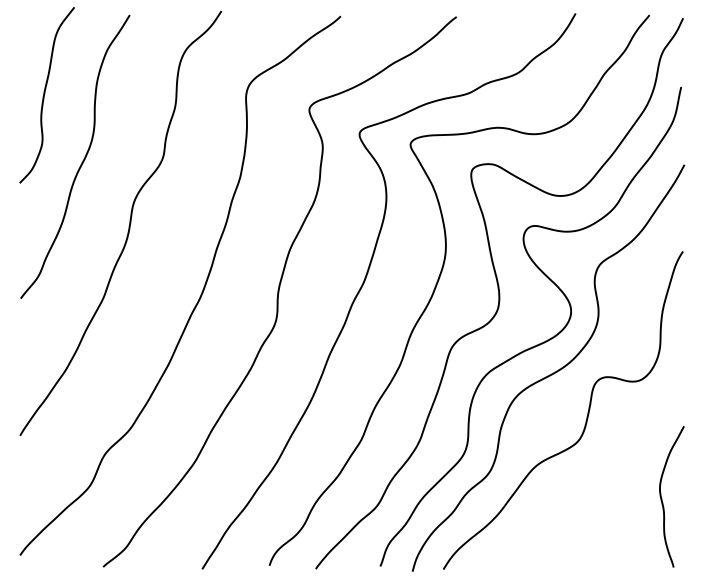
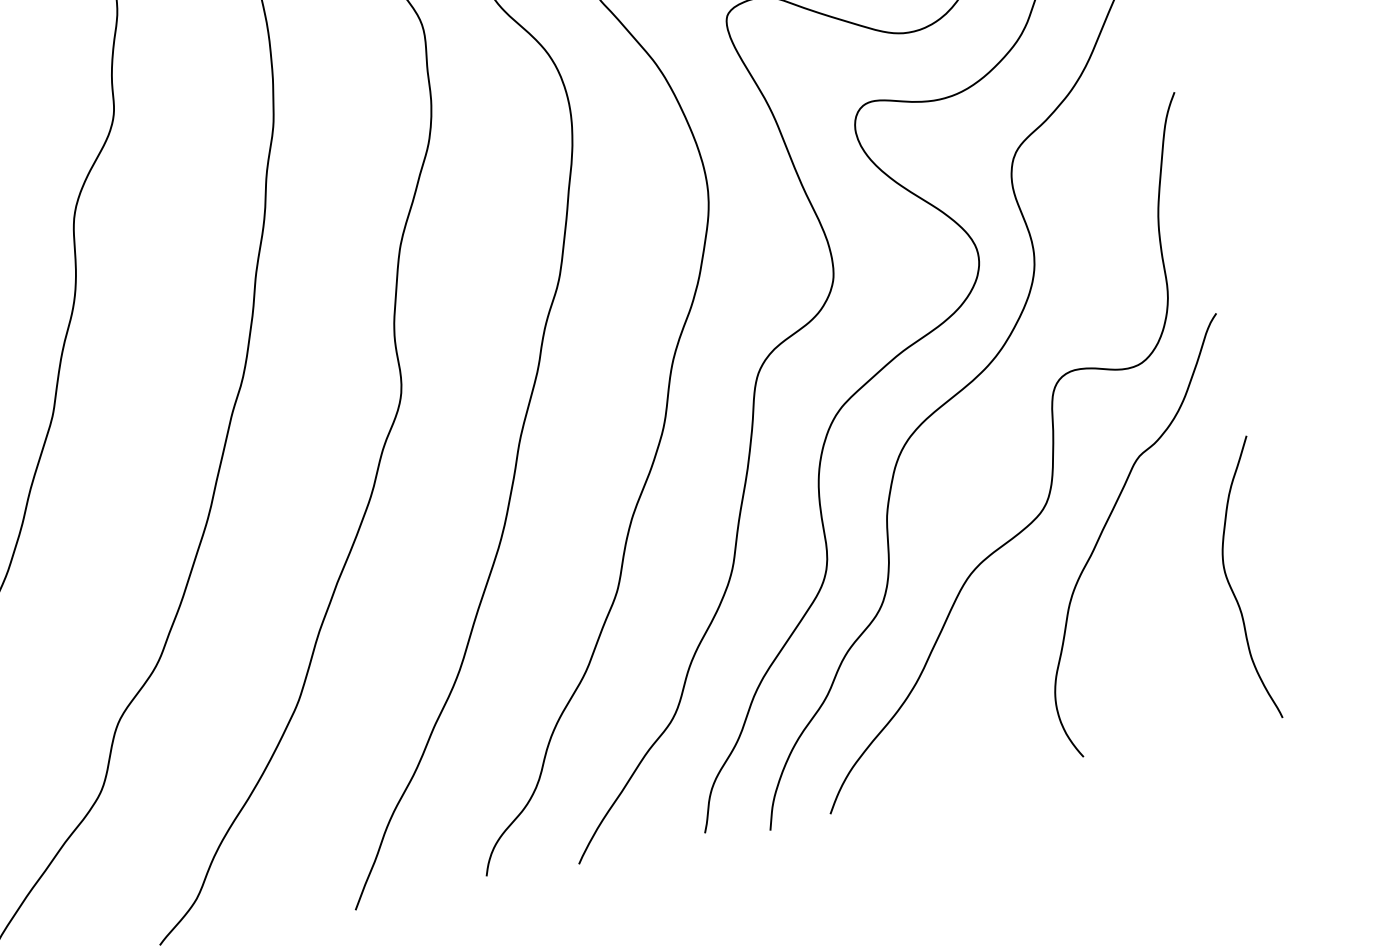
curve: (610, 452) -> (1112, 516), added

